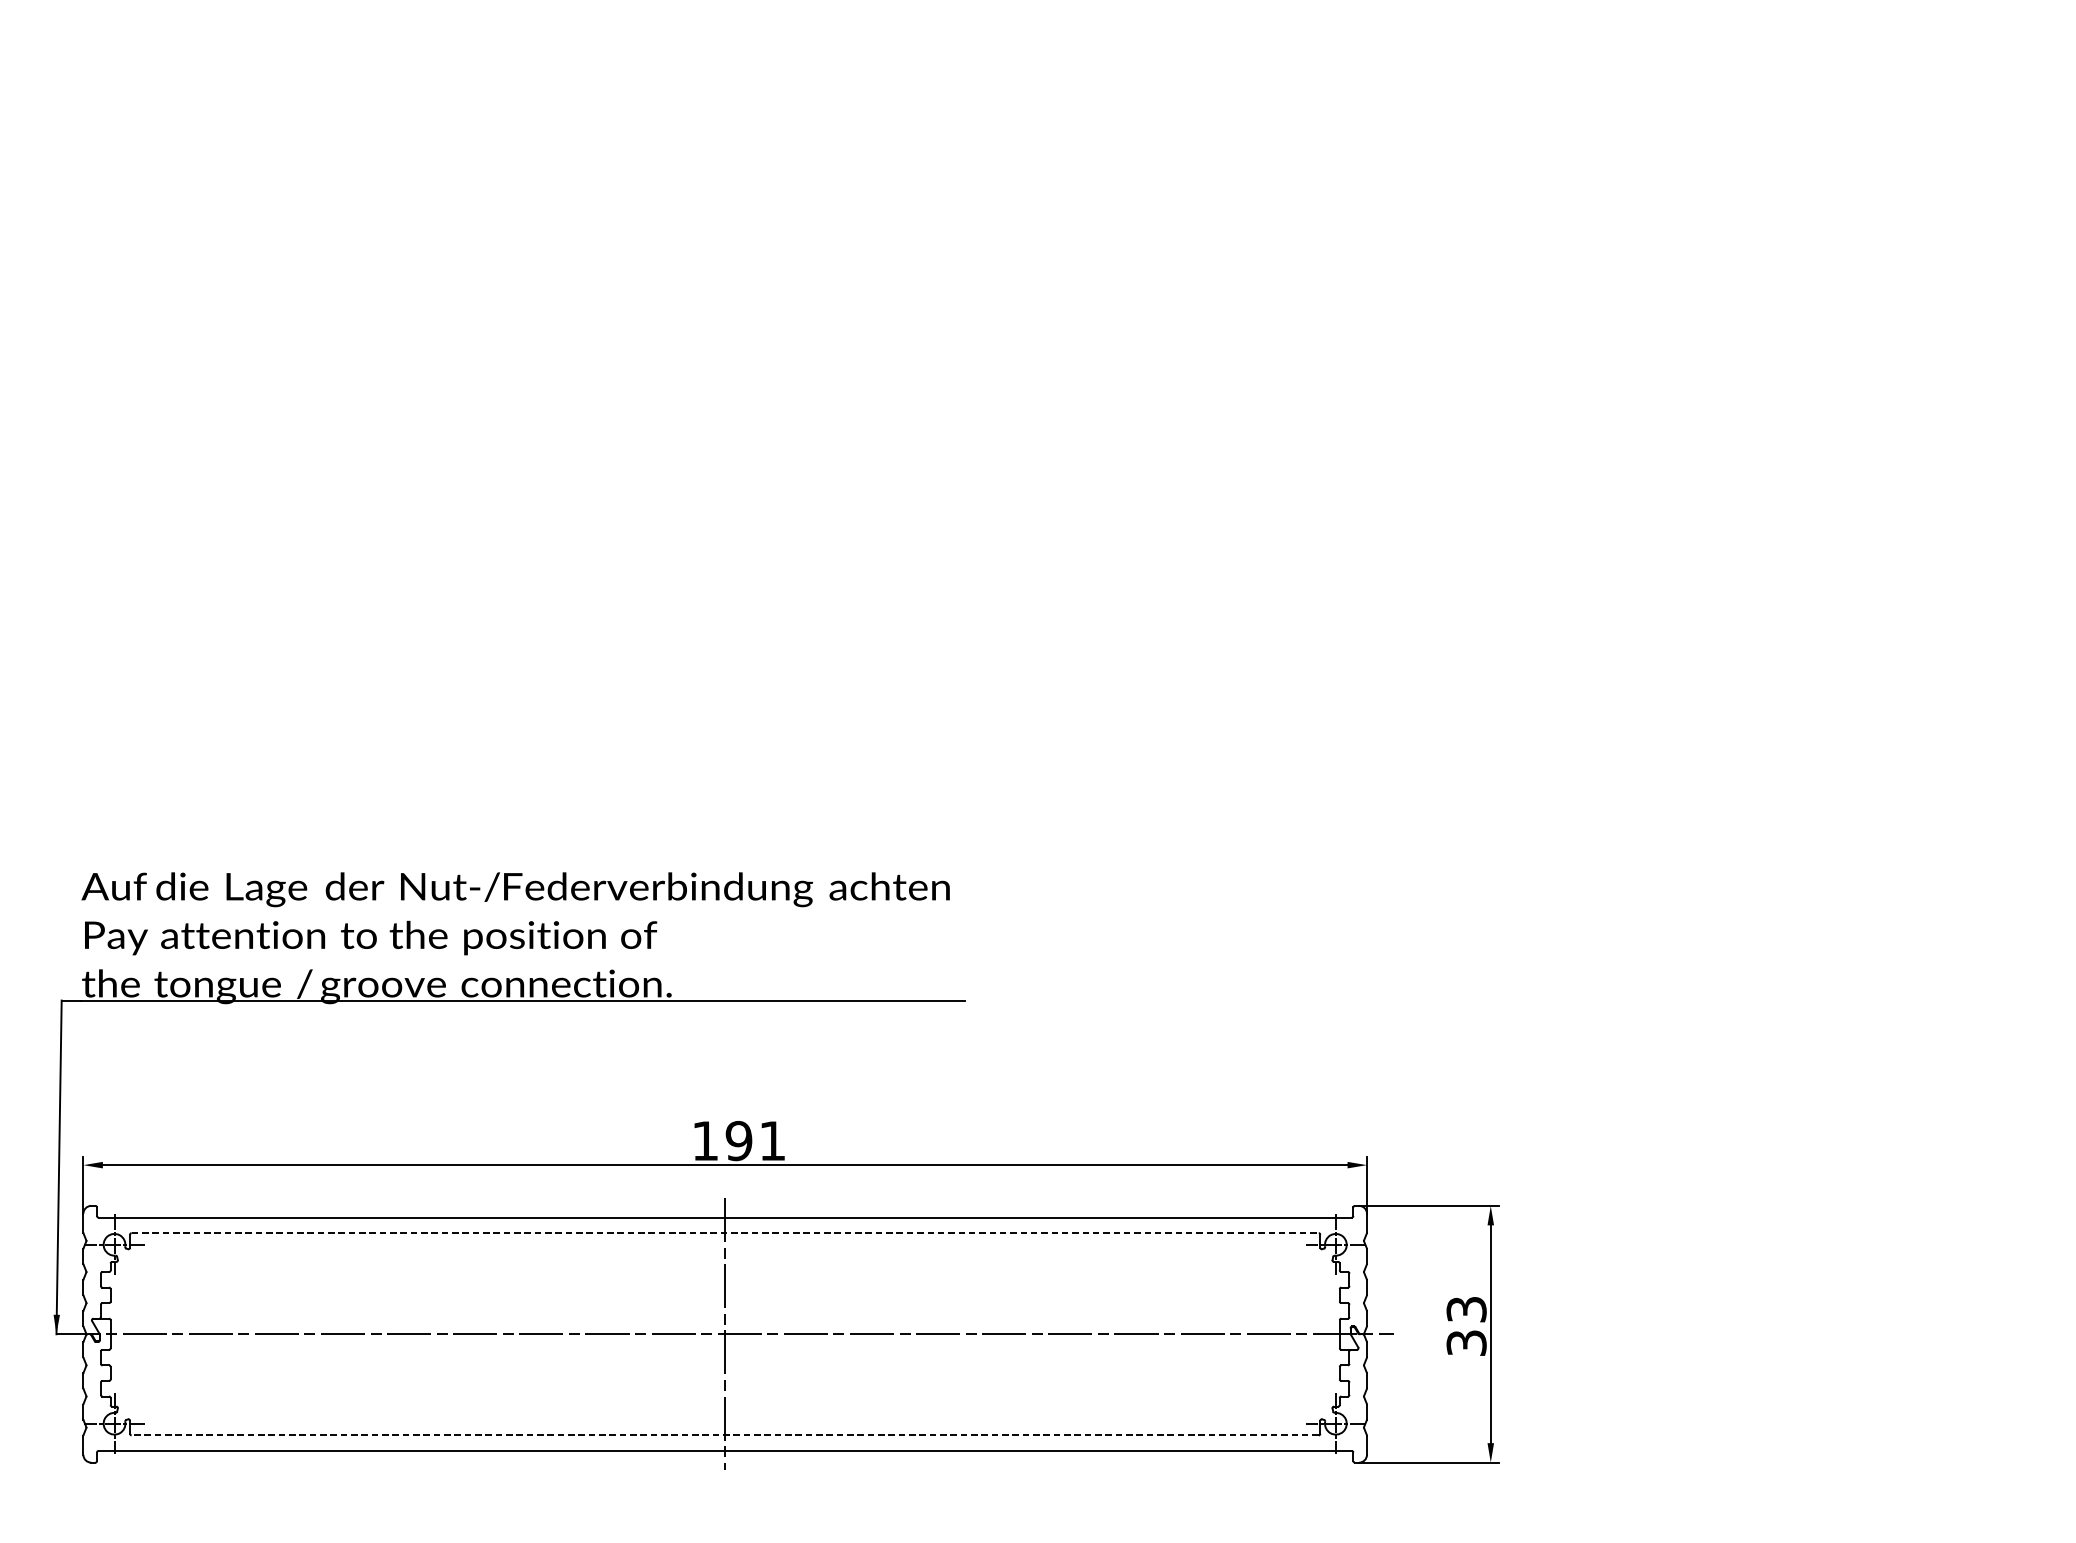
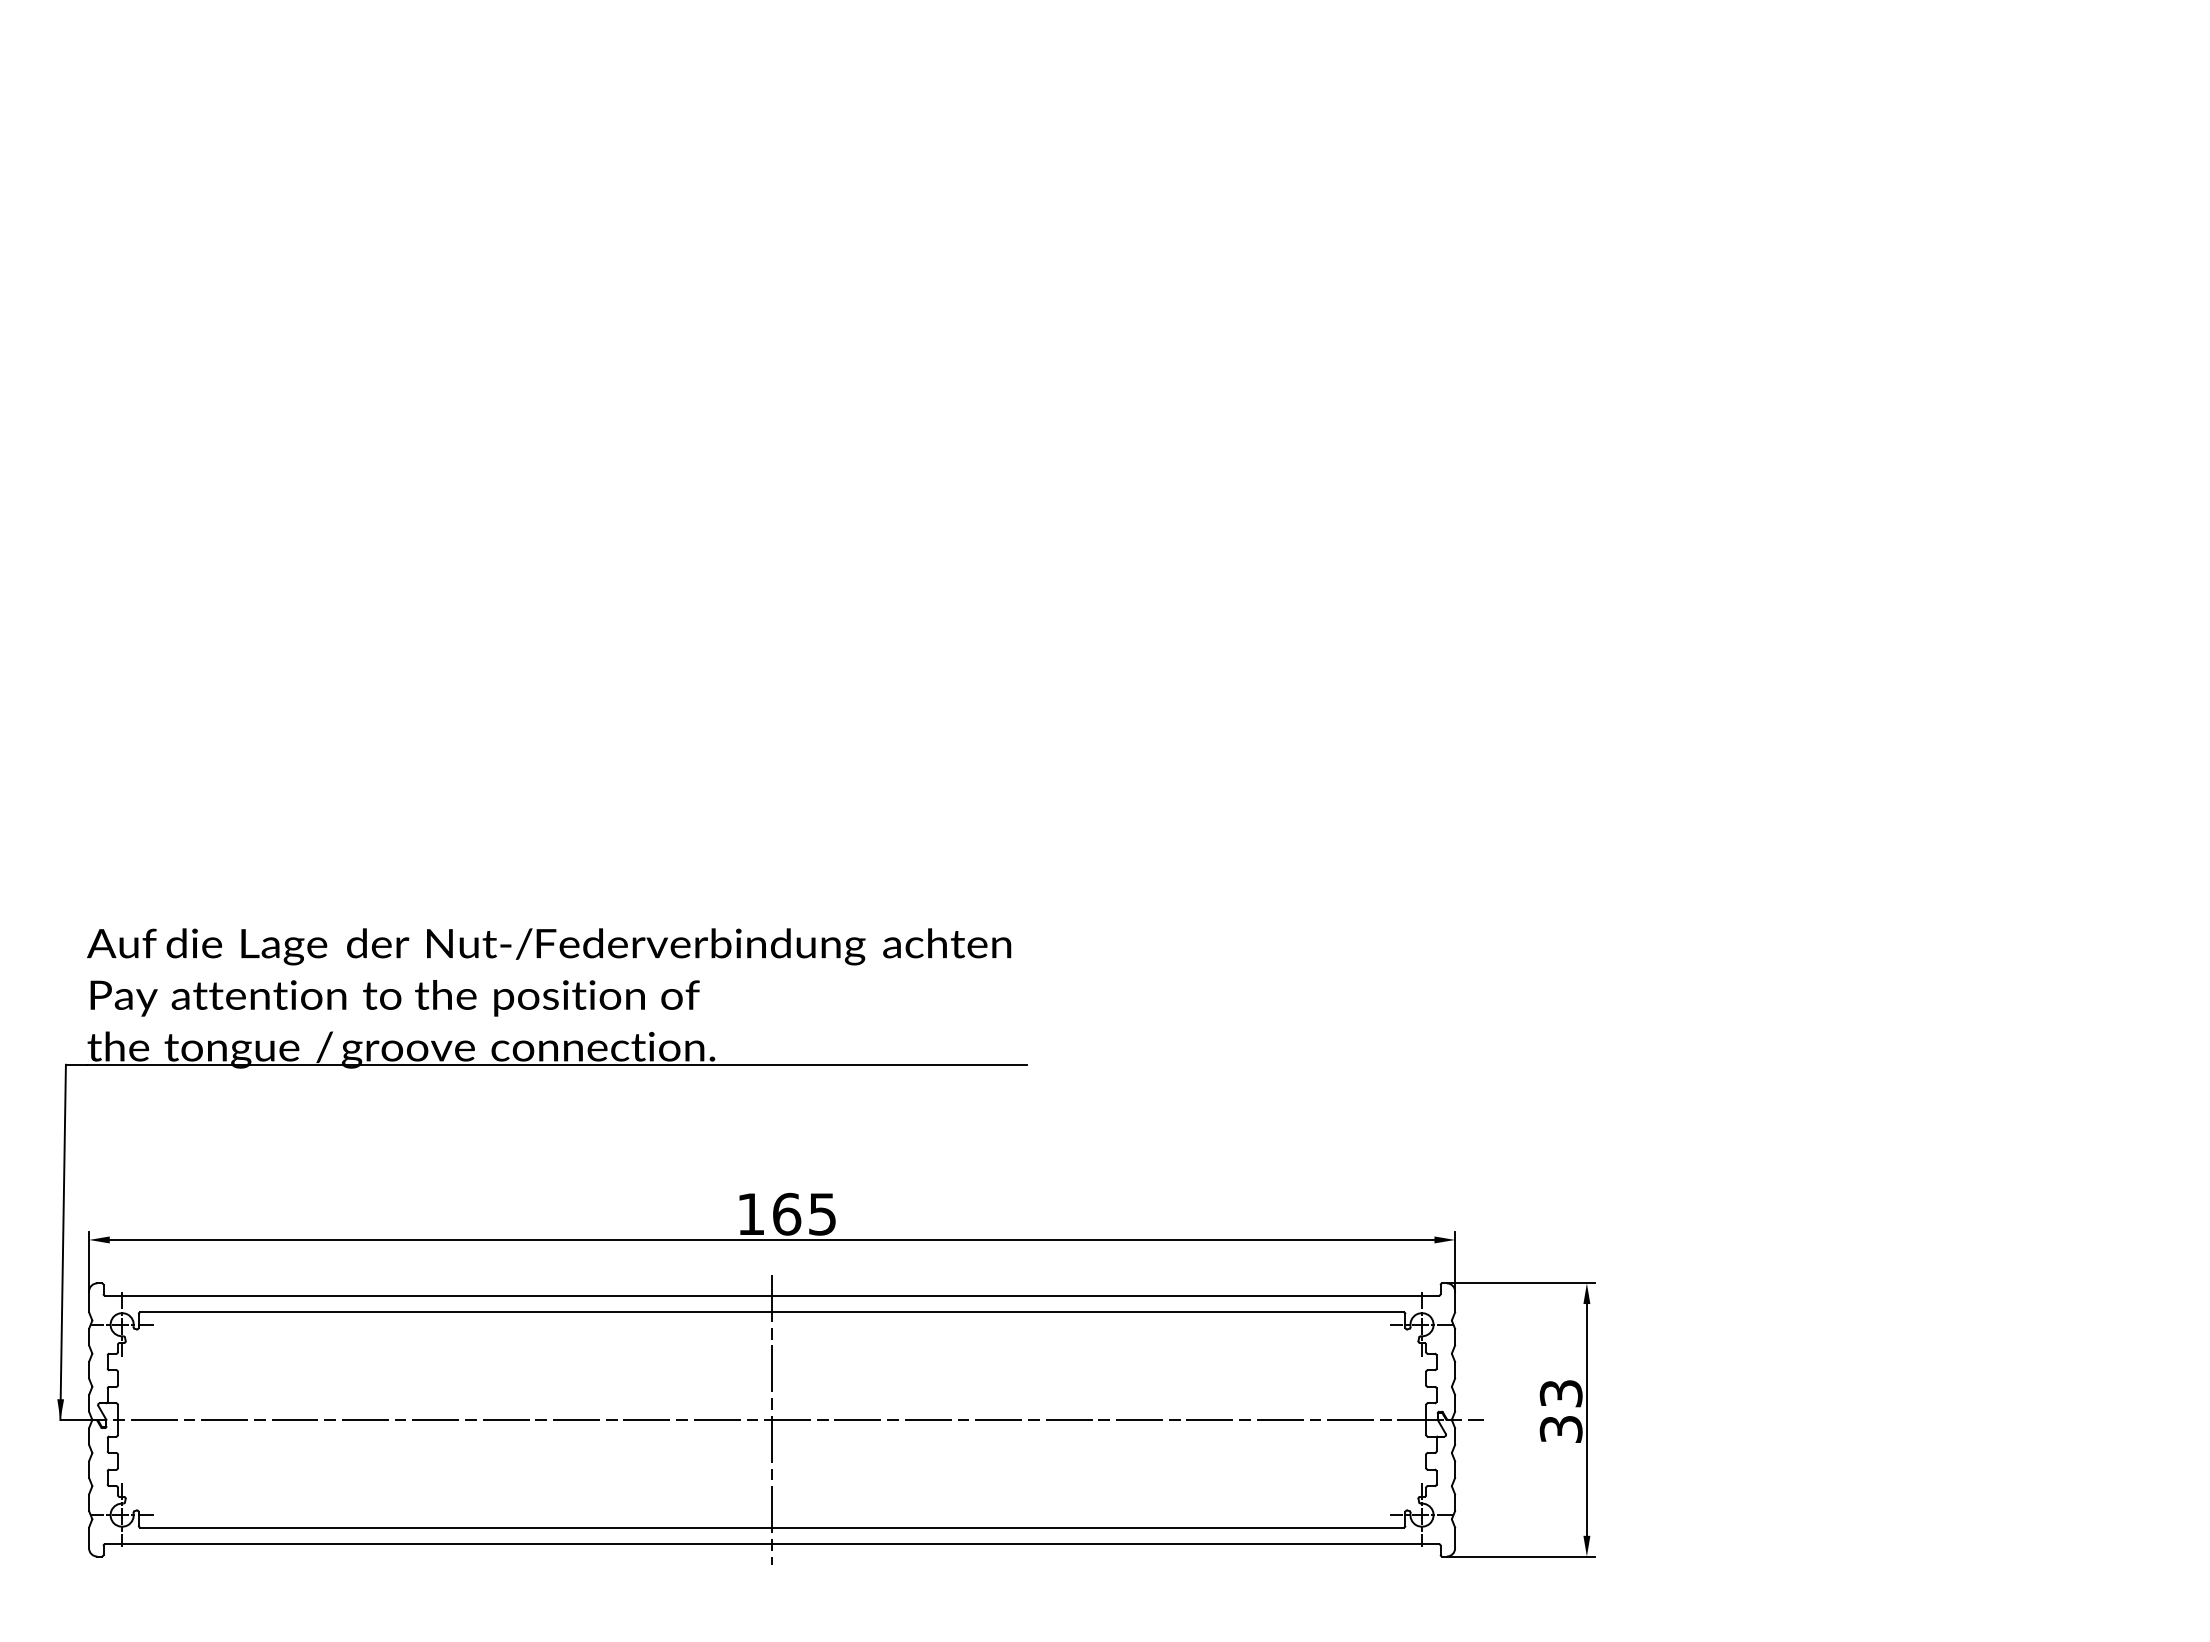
text: (754, 1140) -> (803, 1213), 191 -> 165
line: (725, 1233) -> (772, 1312), dashed -> solid
line: (725, 1435) -> (772, 1527), dashed -> solid

